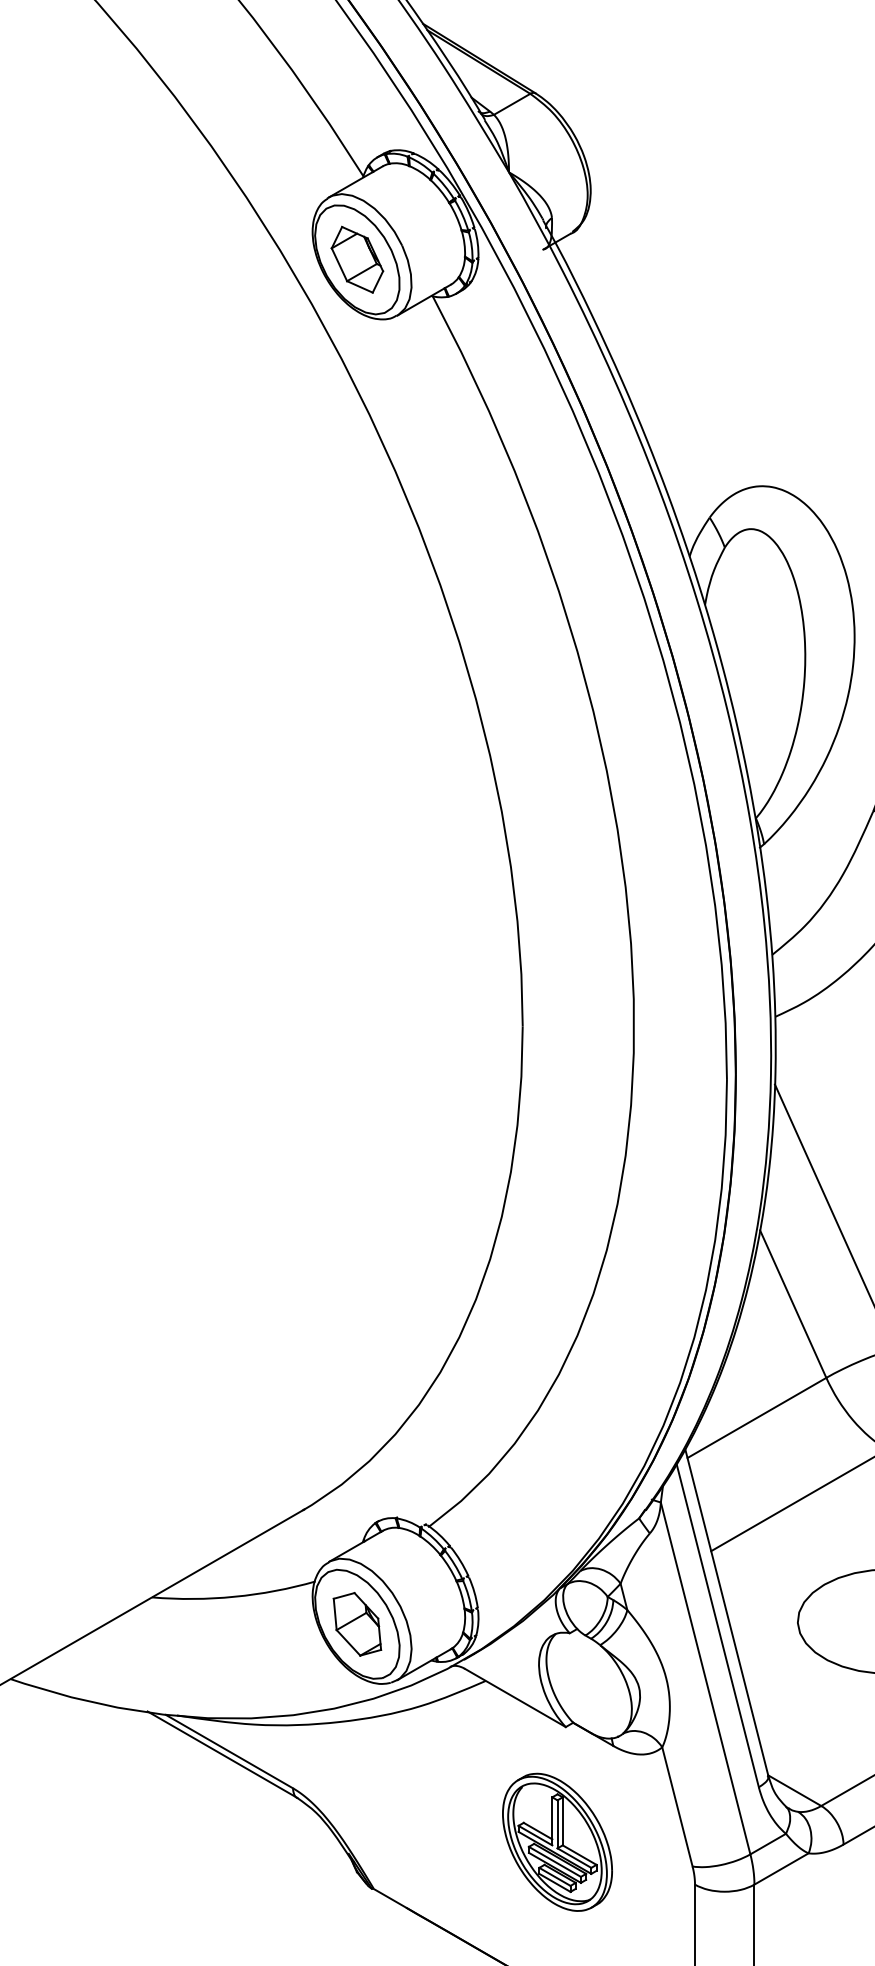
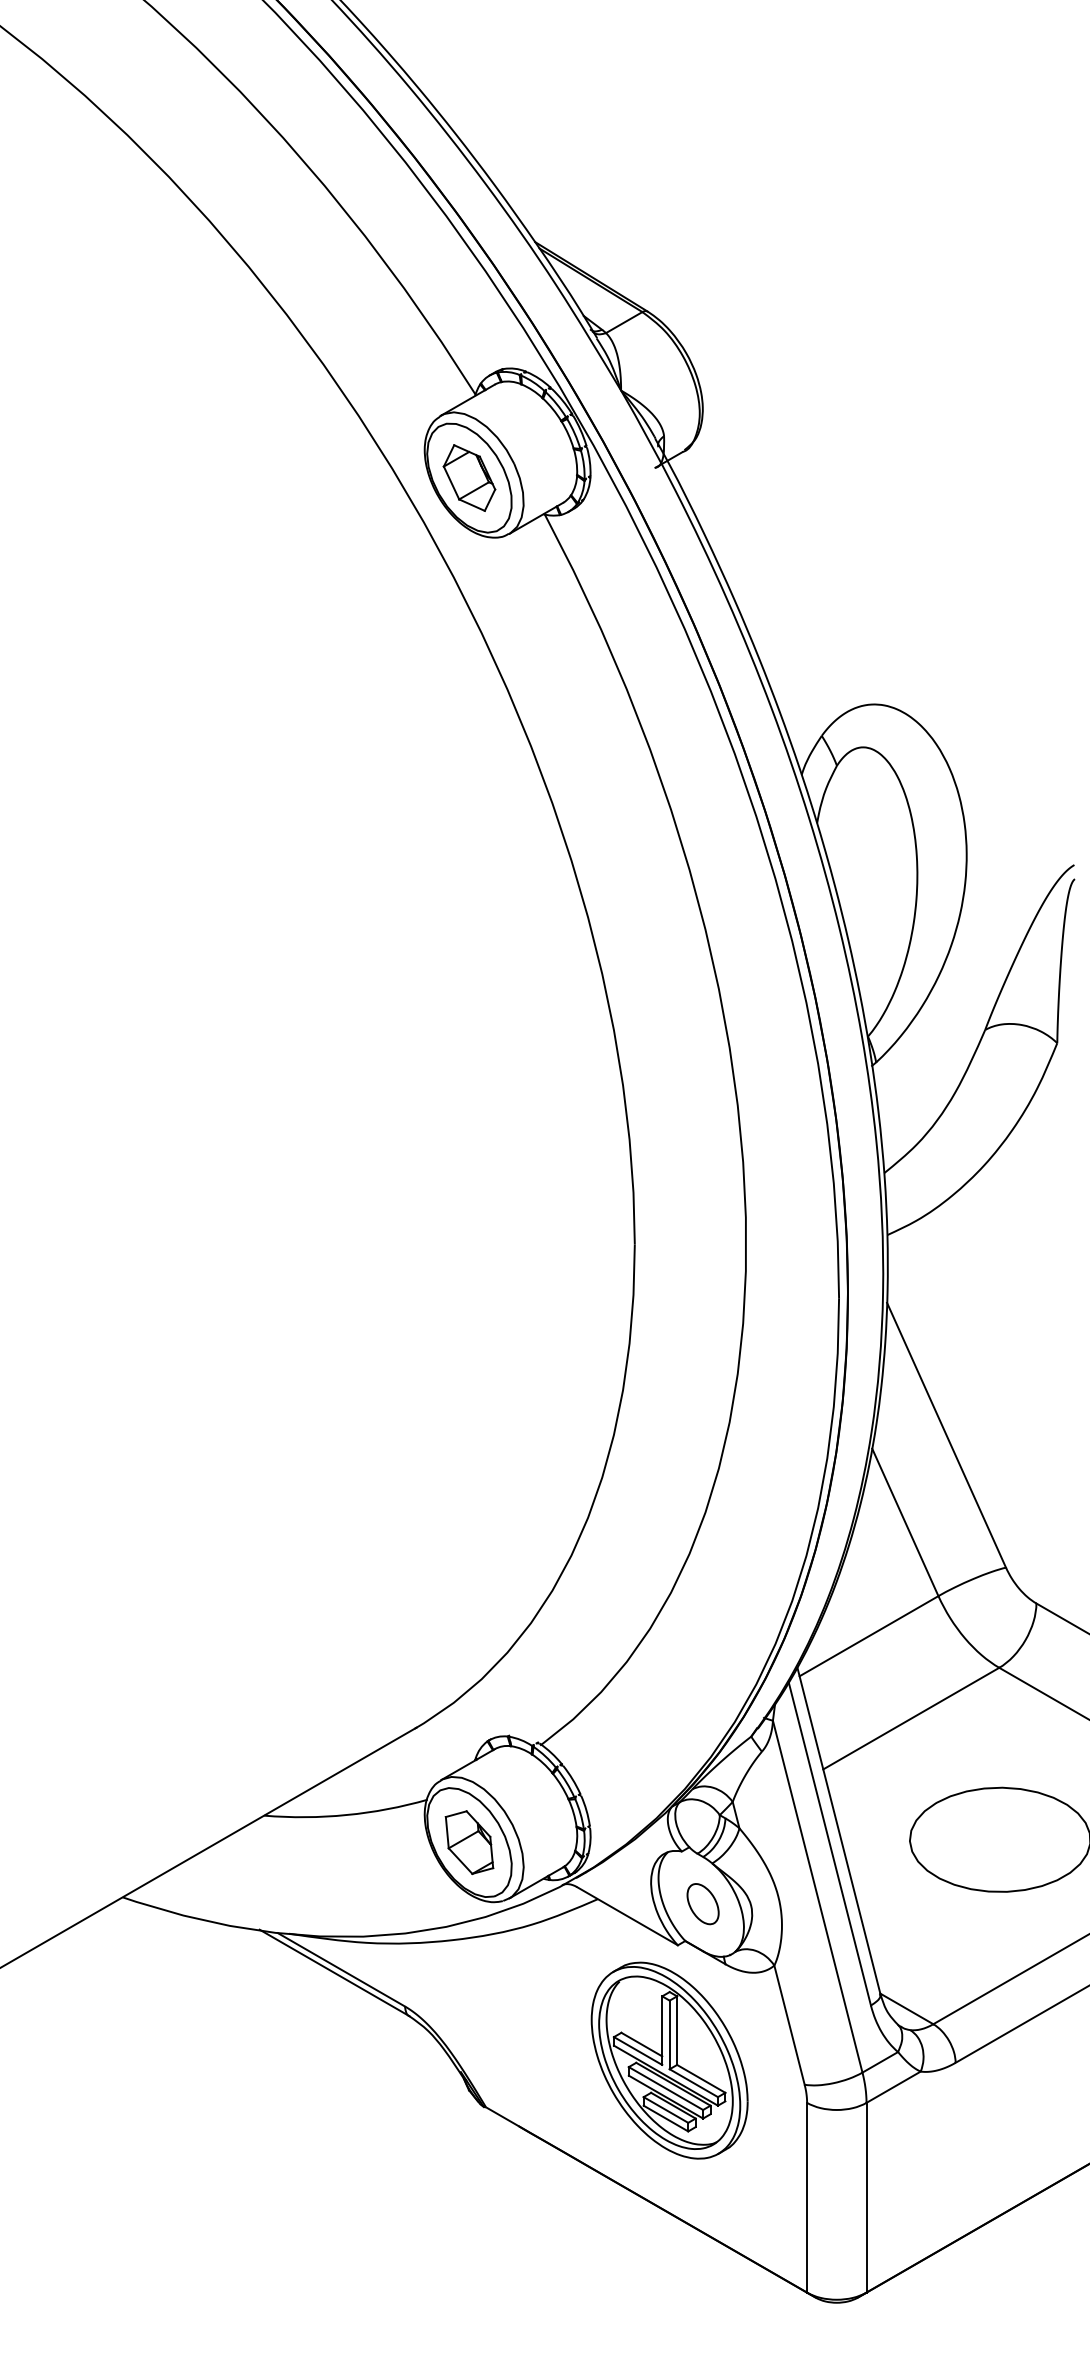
part: (590, 1686) -> (702, 1904), added
part: (557, 1842) -> (669, 2060), size x1.43

